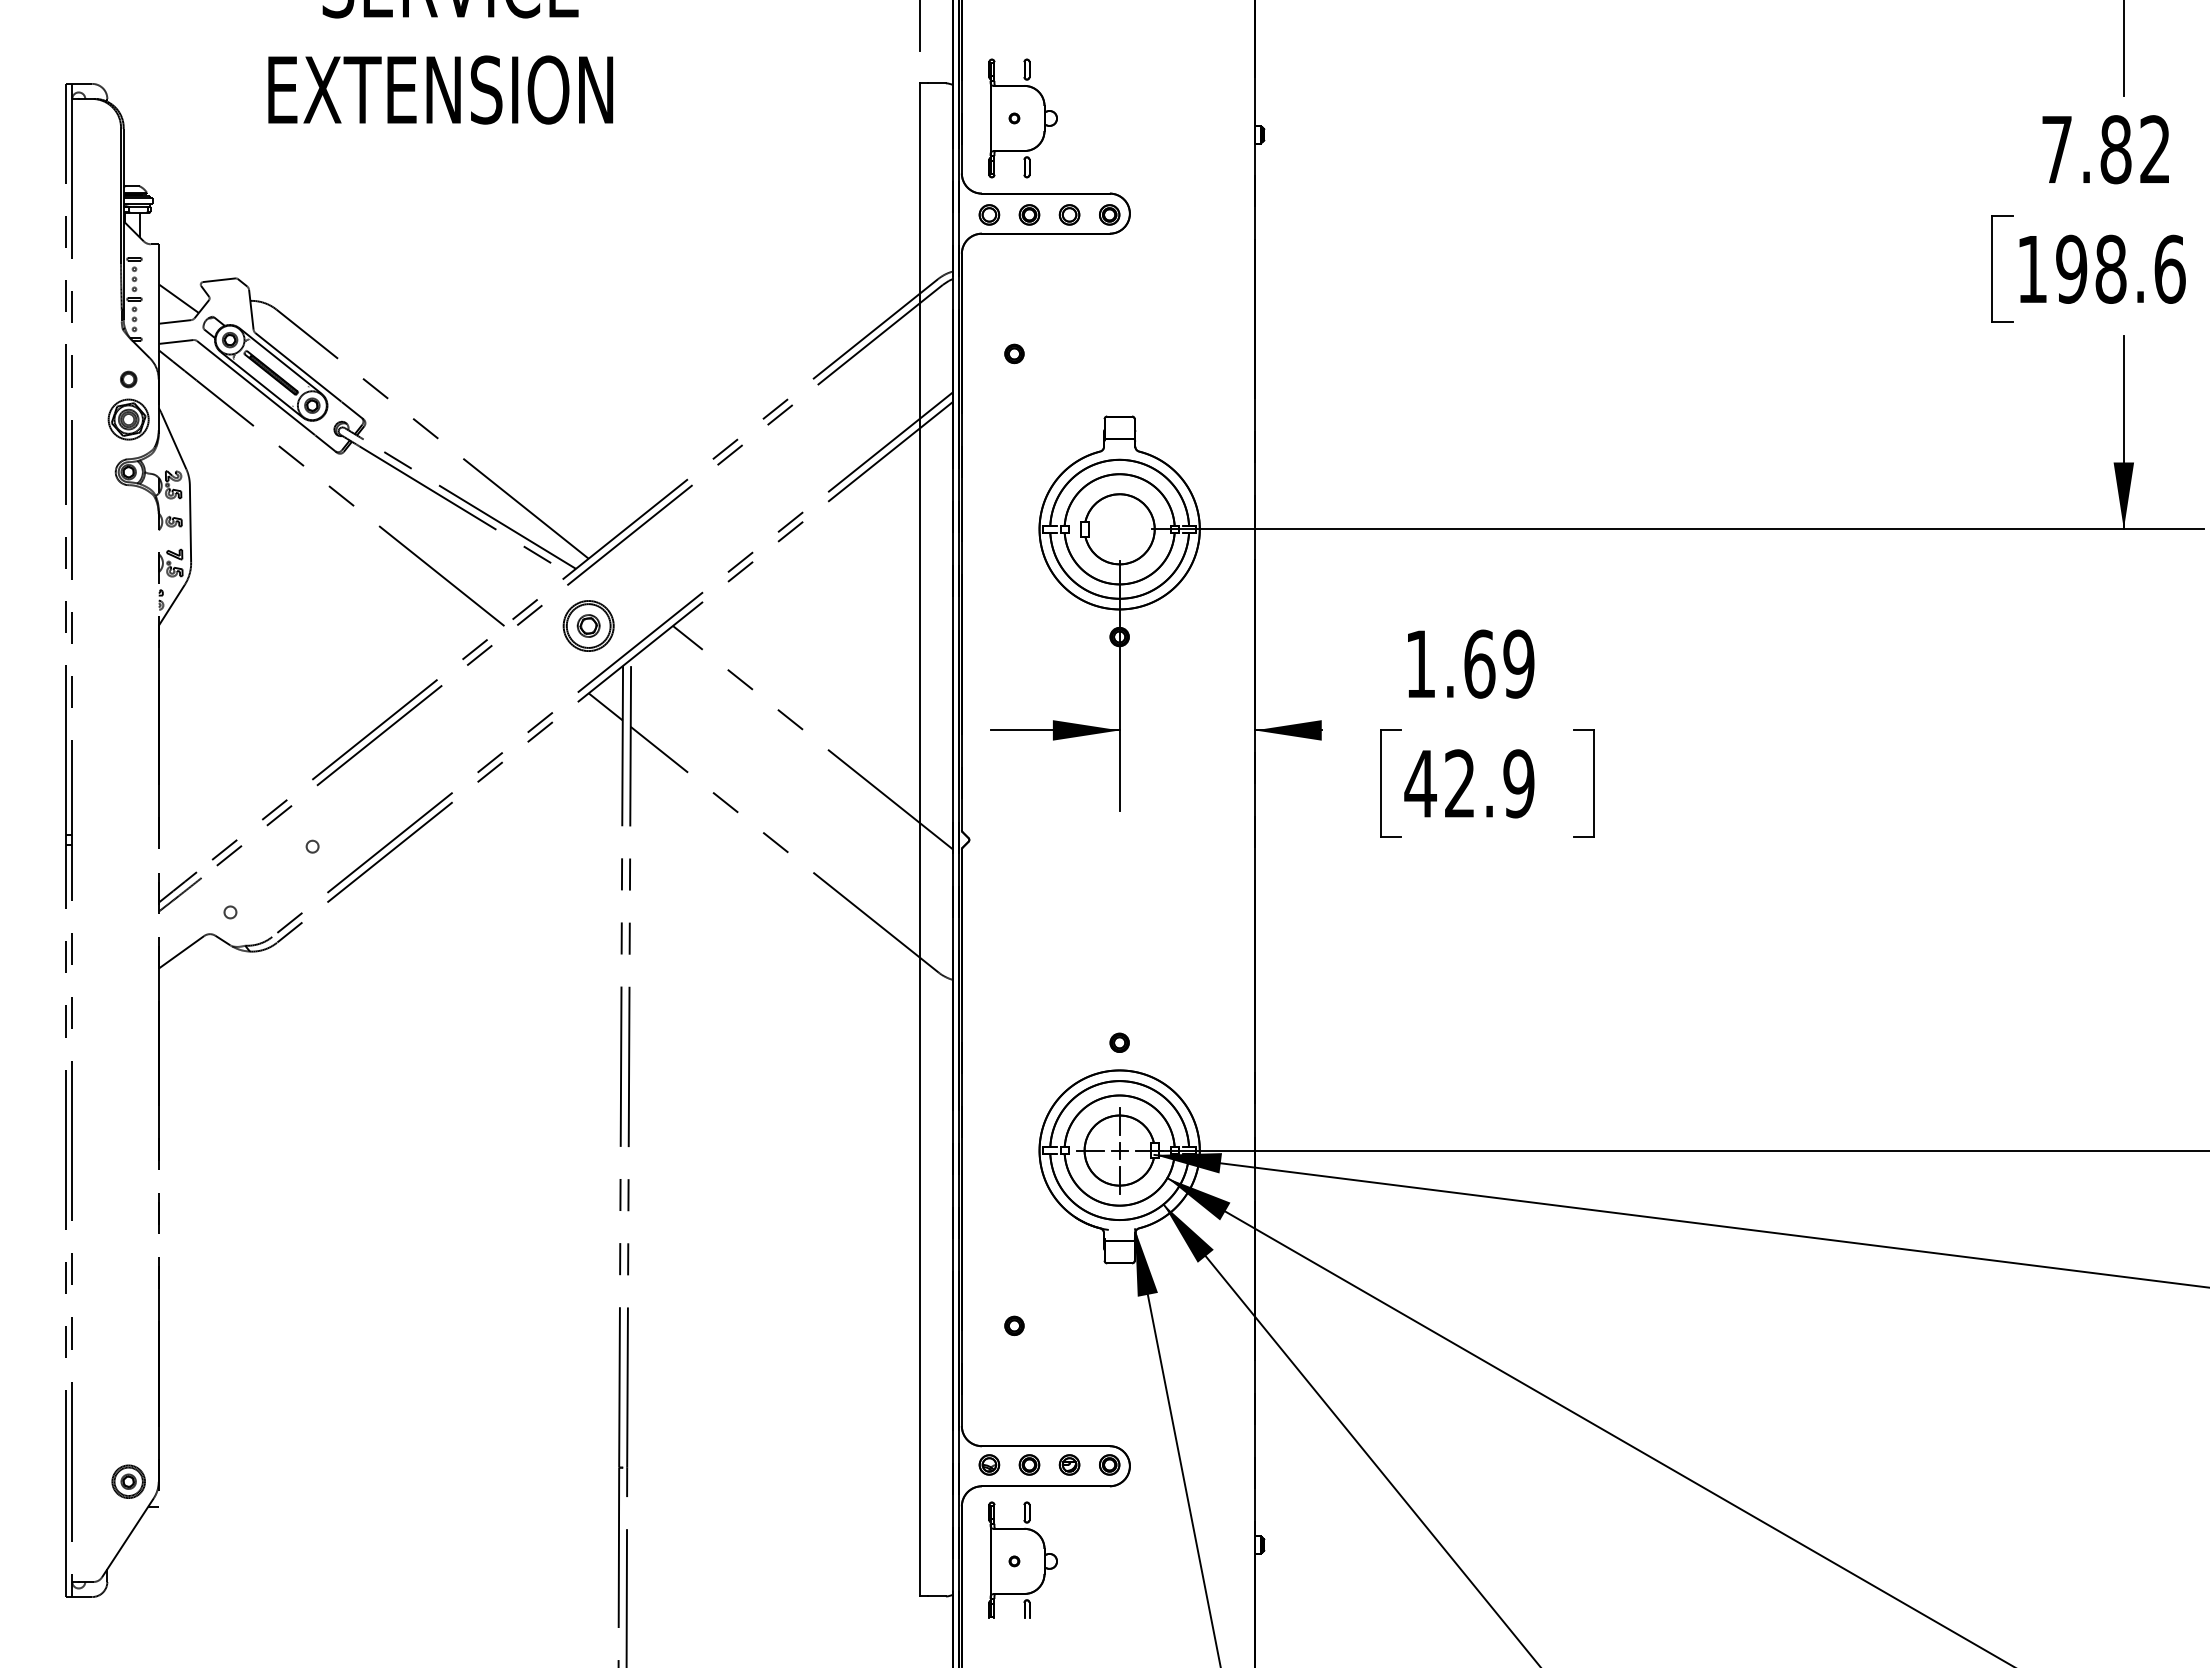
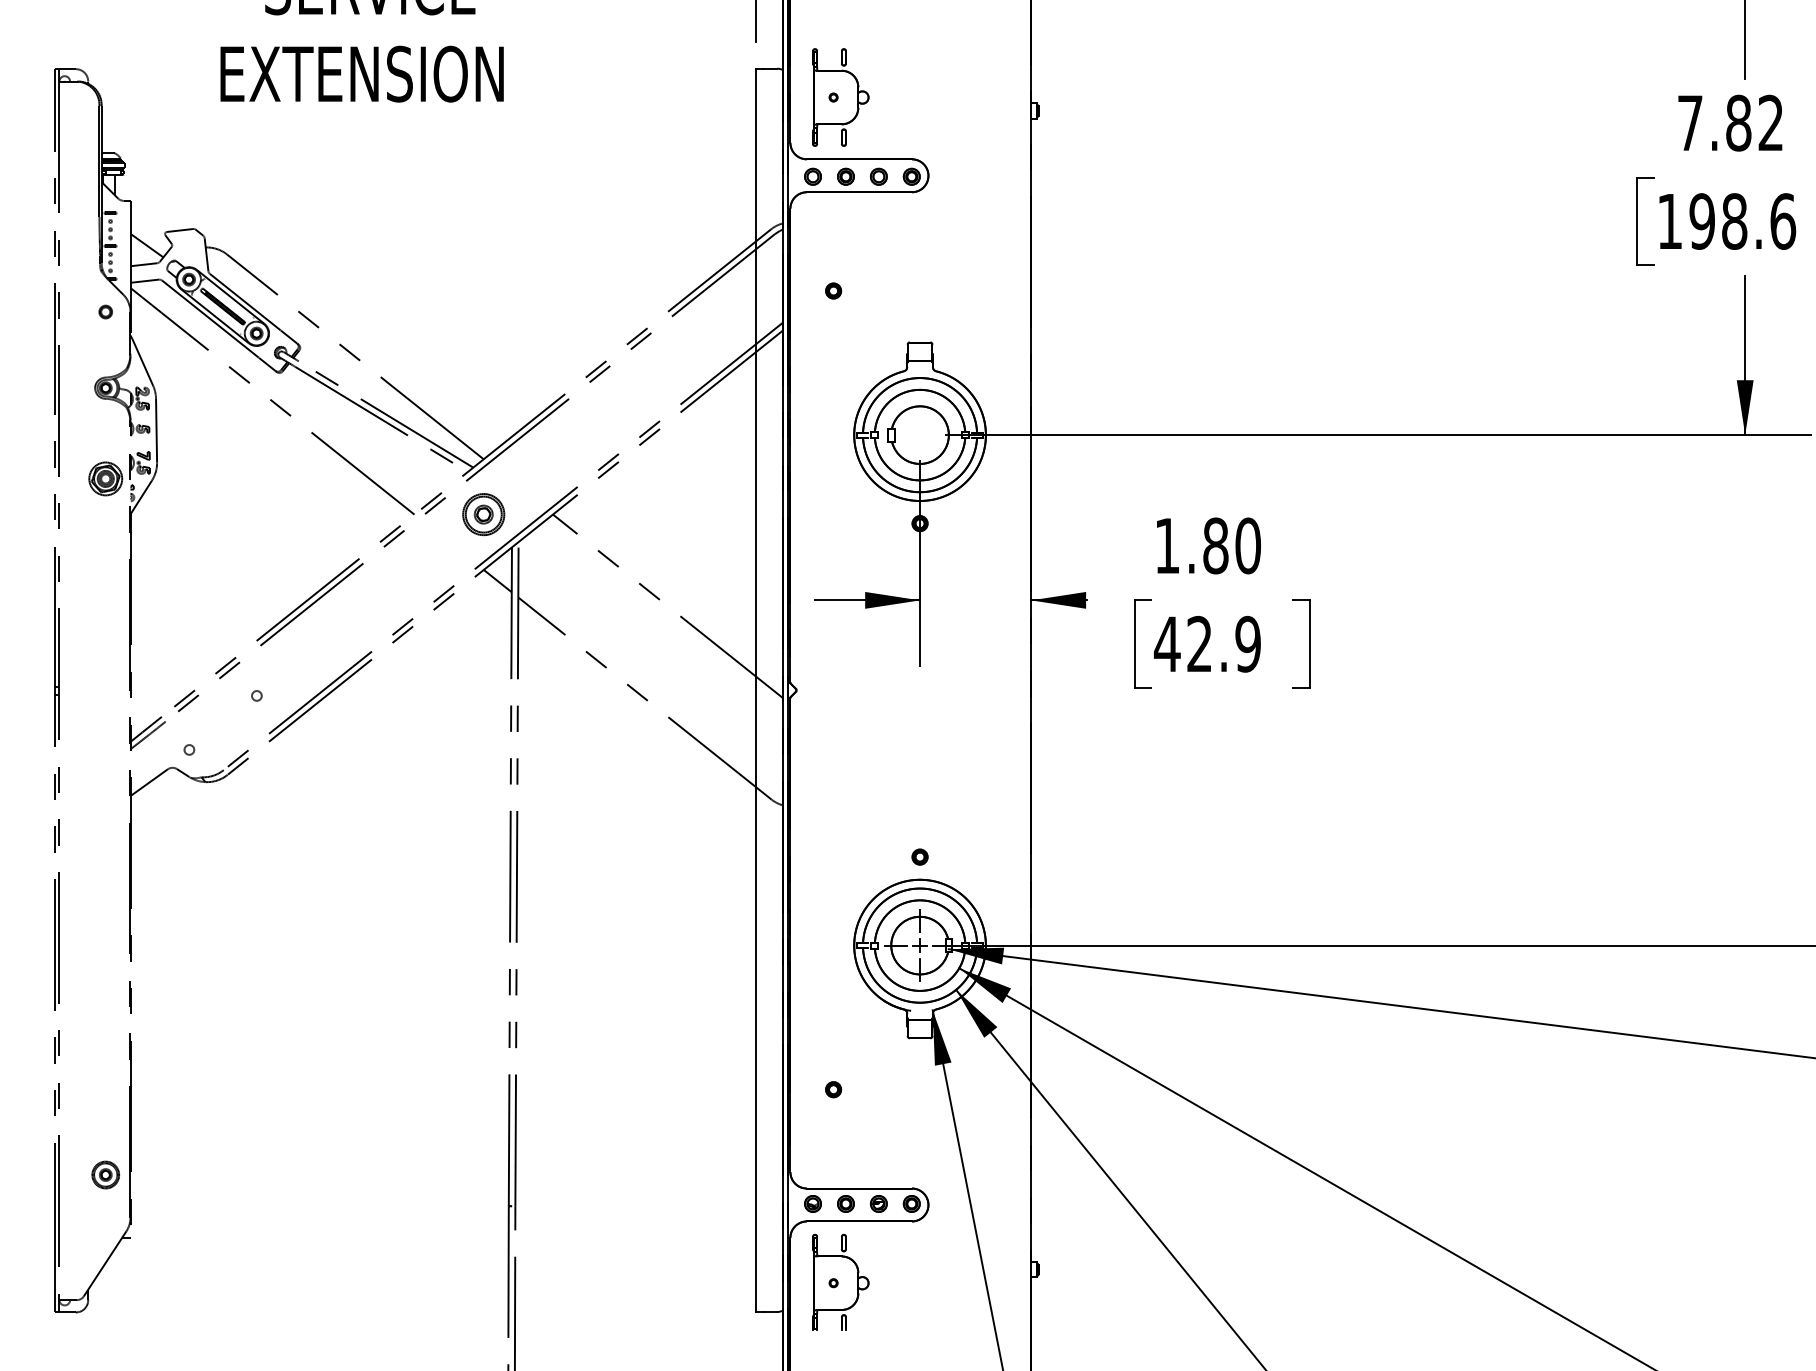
part: (128, 419) -> (105, 478), moved
text: (1499, 663) -> (1232, 545), 1.69 -> 1.80
part: (128, 1481) -> (105, 1174), moved

